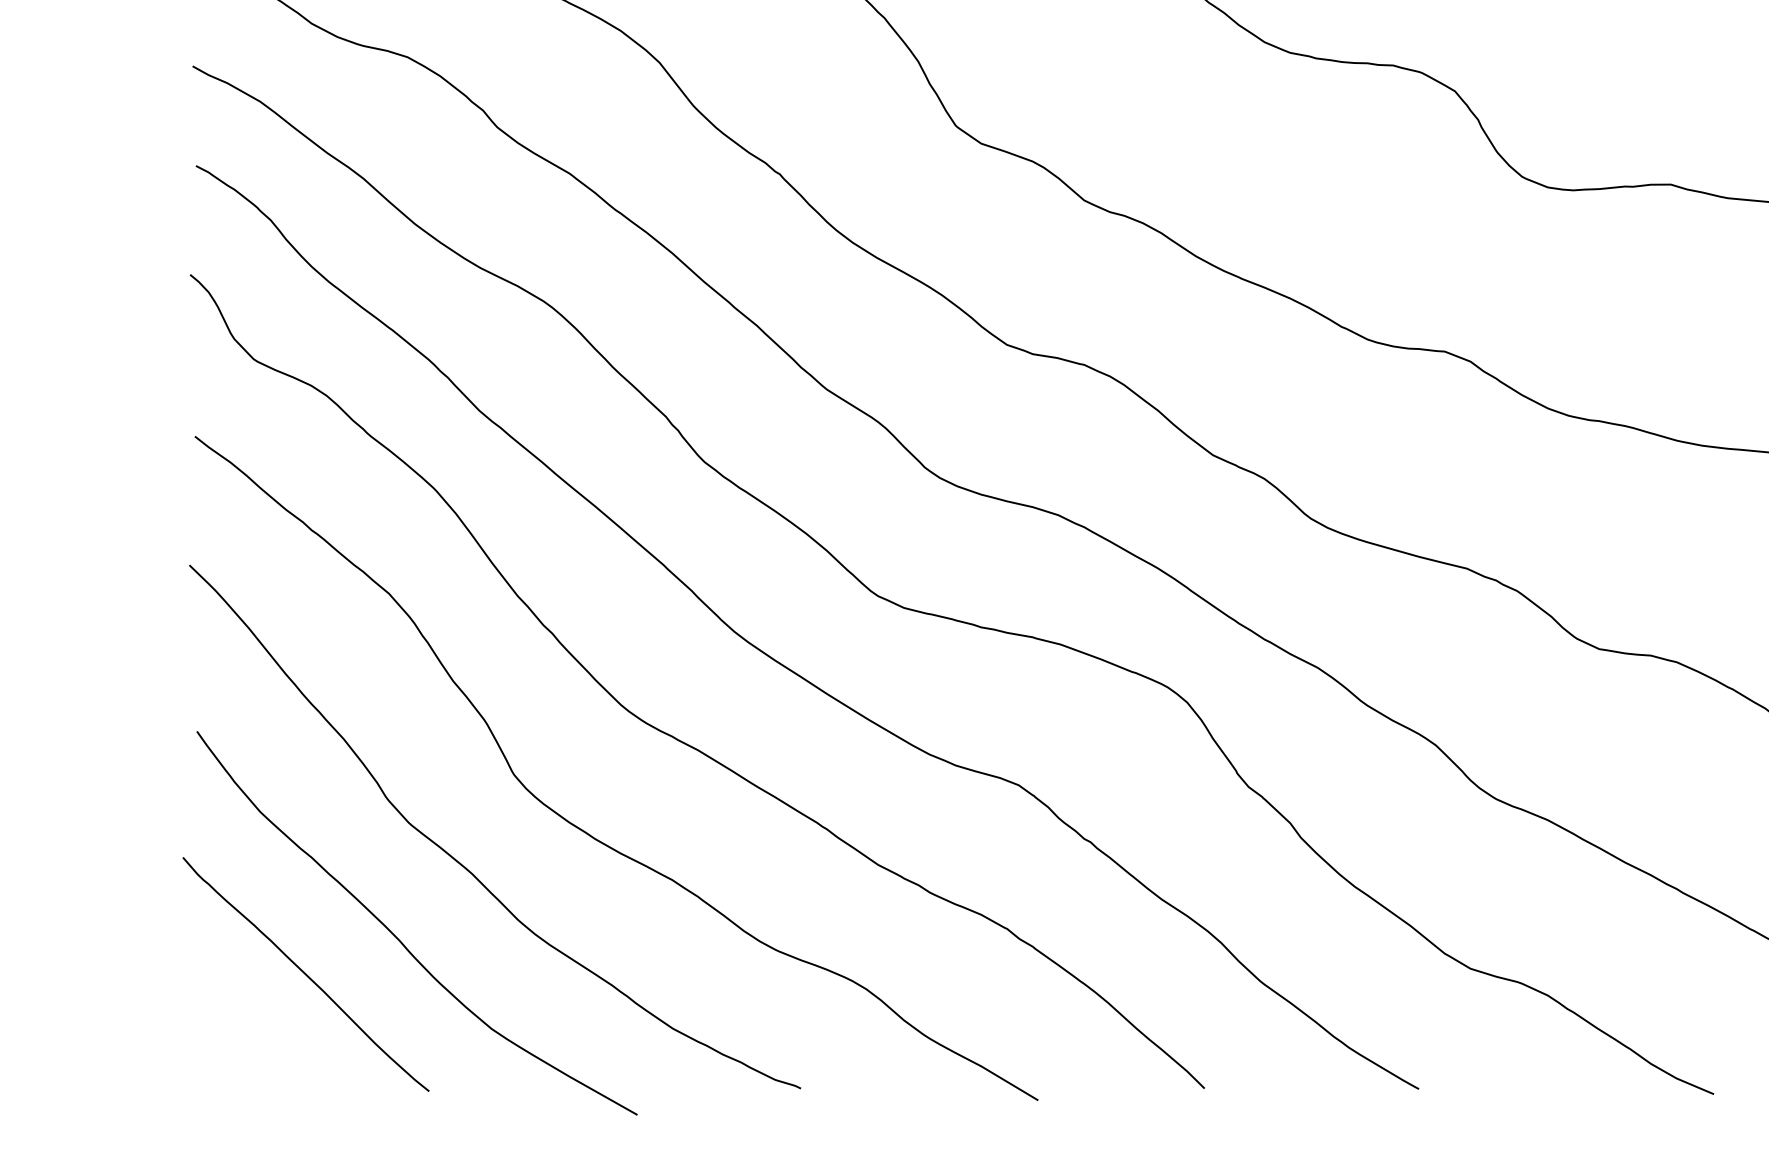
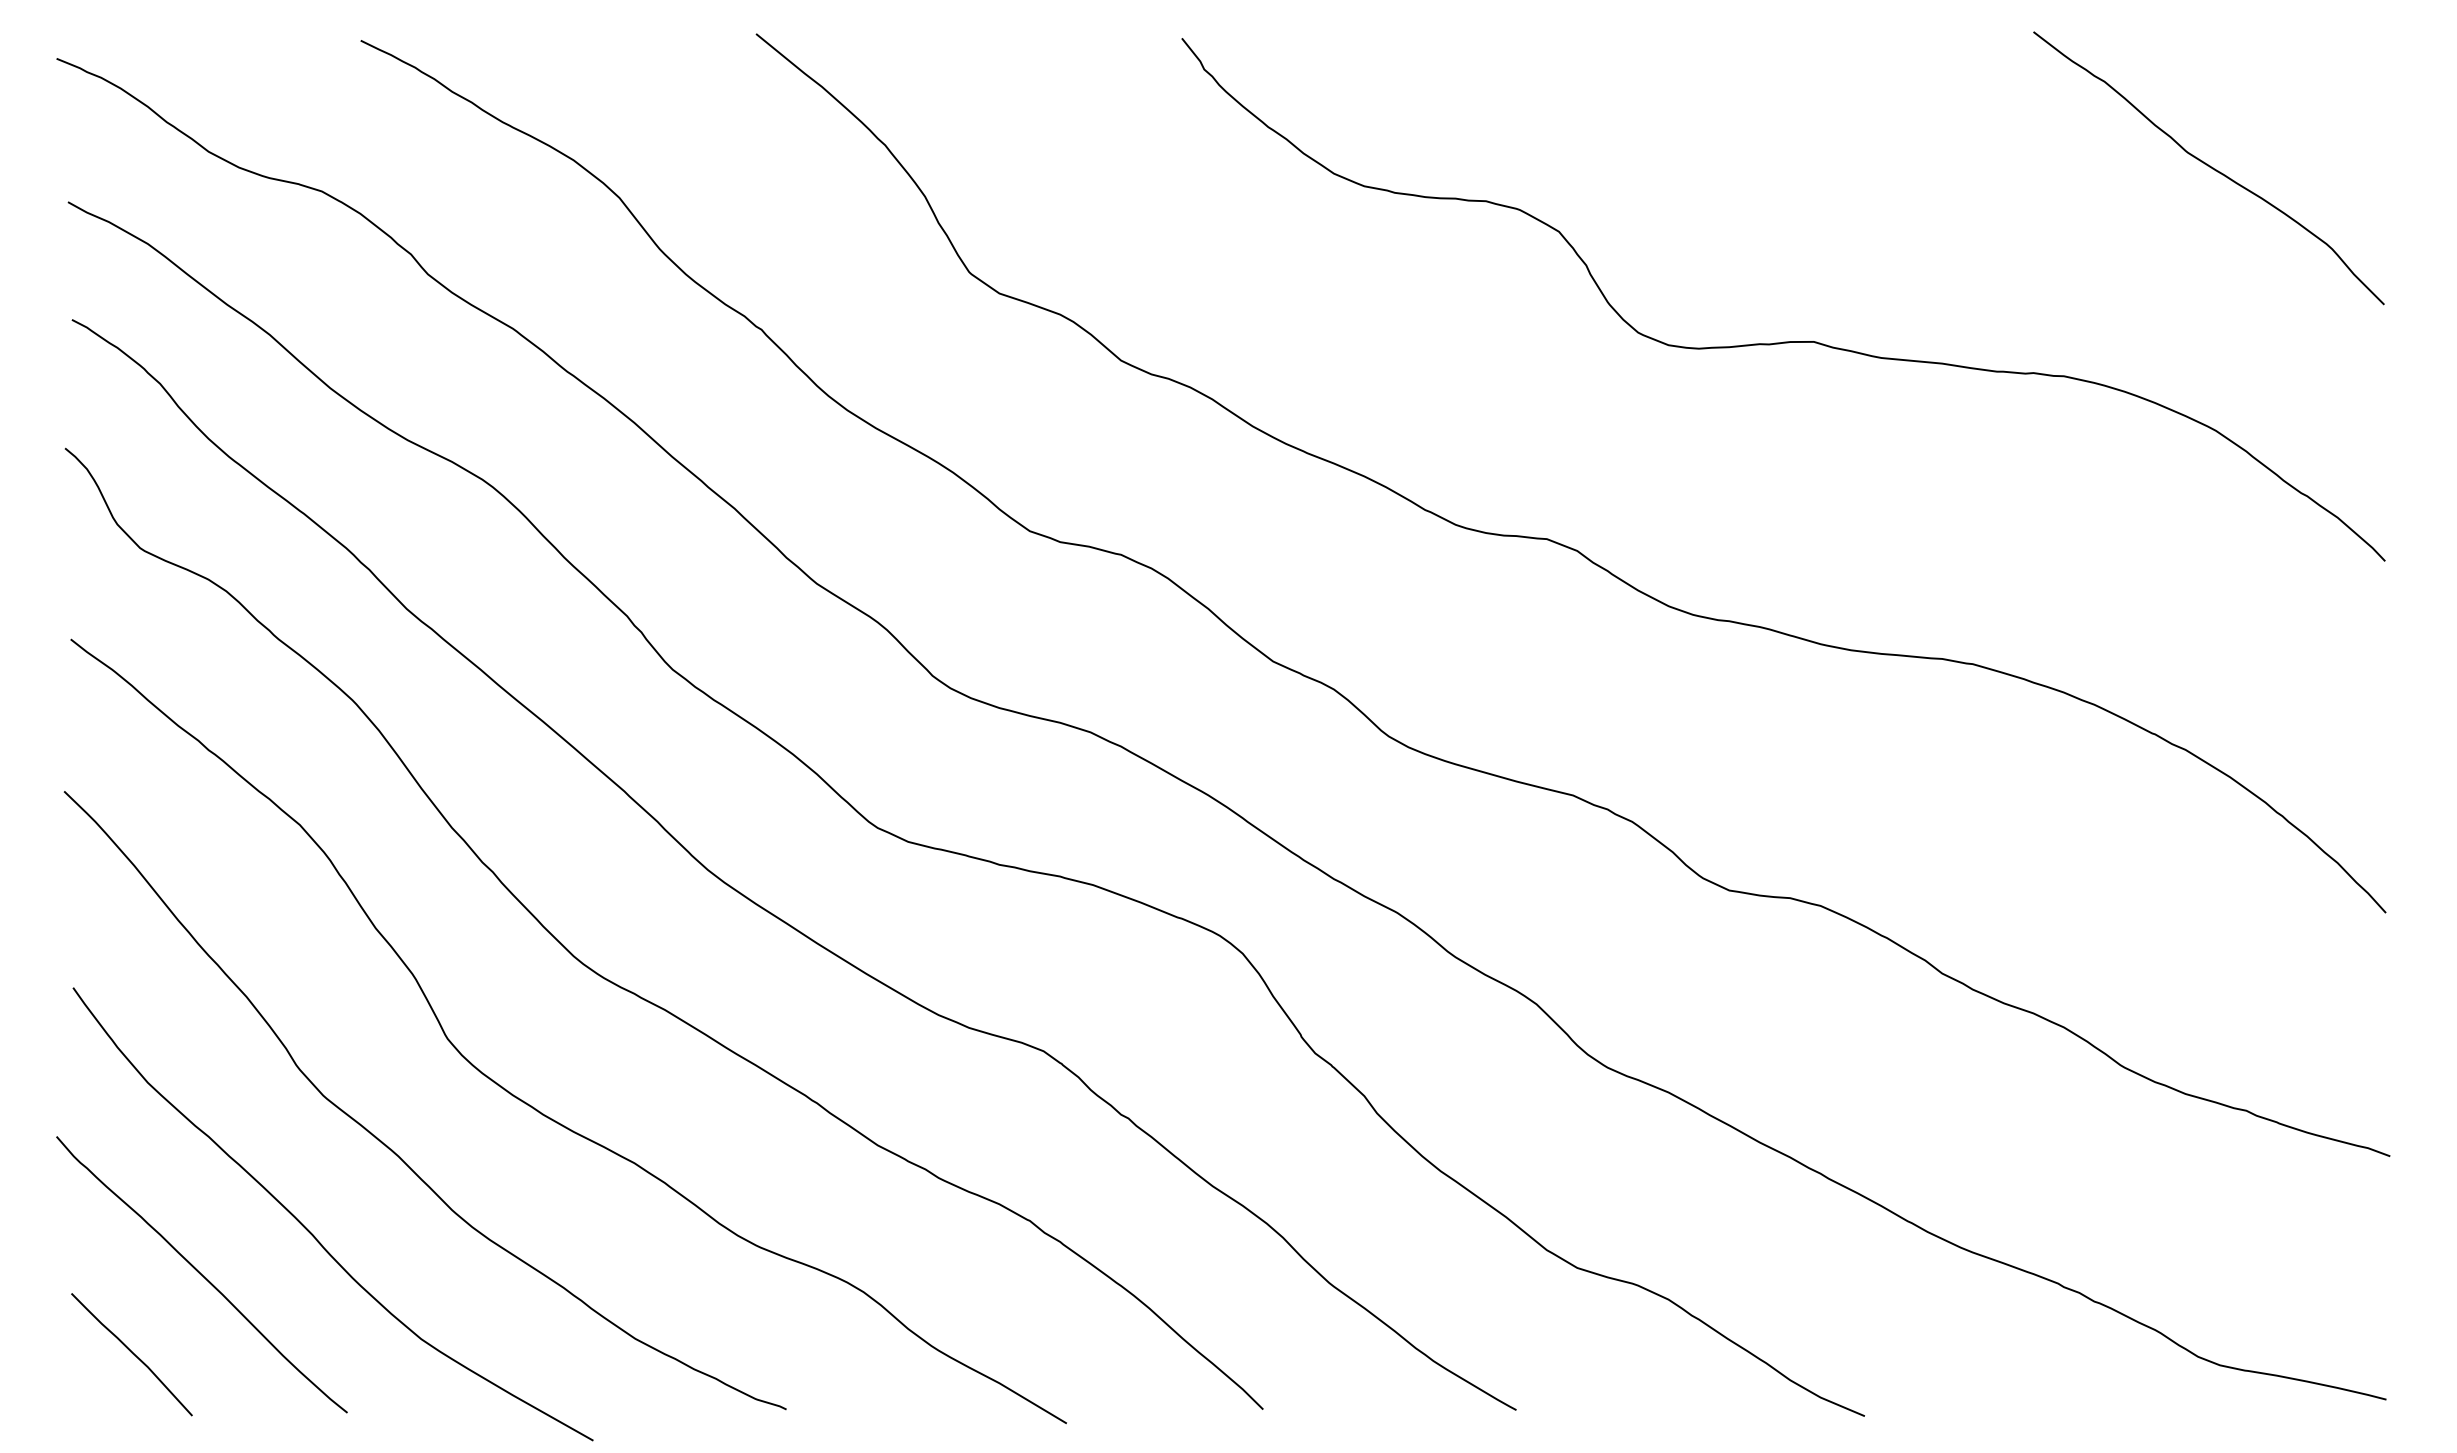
curve: (246, 1041) -> (131, 1353), added

